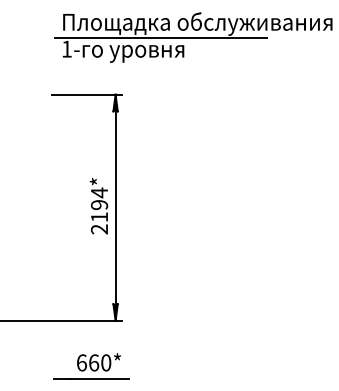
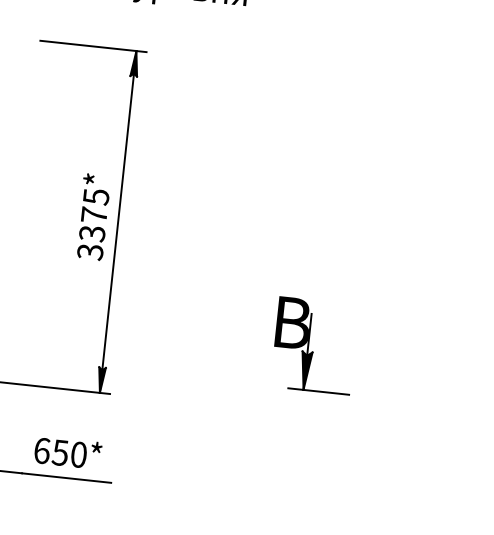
text: (99, 210) -> (93, 223), 2194* -> 3375*
part: (252, 275) -> (314, 346), added
text: (93, 362) -> (59, 452), 660* -> 650*

